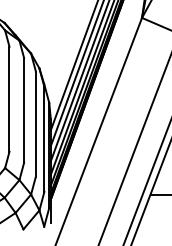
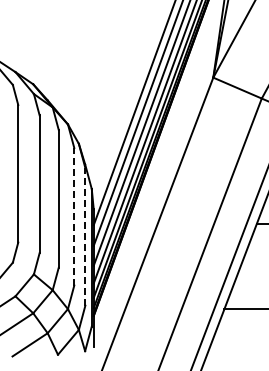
line: (36, 123) -> (74, 216), solid -> dashed
line: (44, 139) -> (85, 236), solid -> dashed

